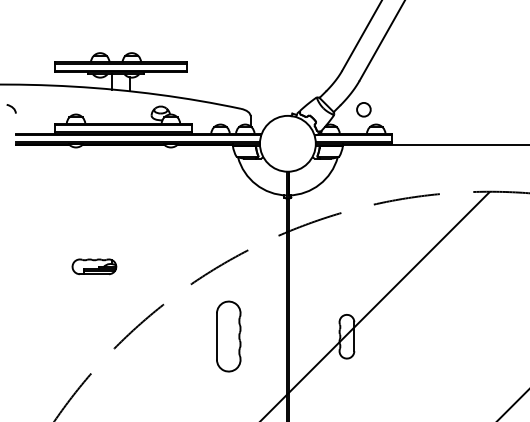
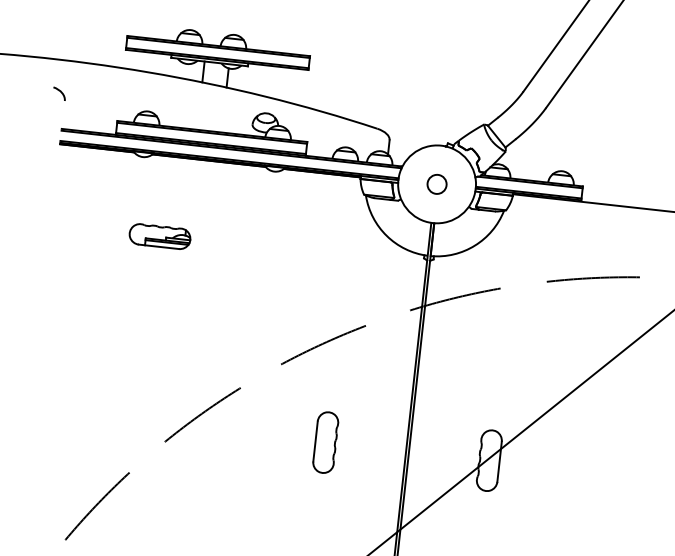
circle: (363, 109) -> (436, 183), moved
part: (94, 266) -> (160, 236), moved
part: (228, 336) -> (325, 442), size x0.62

